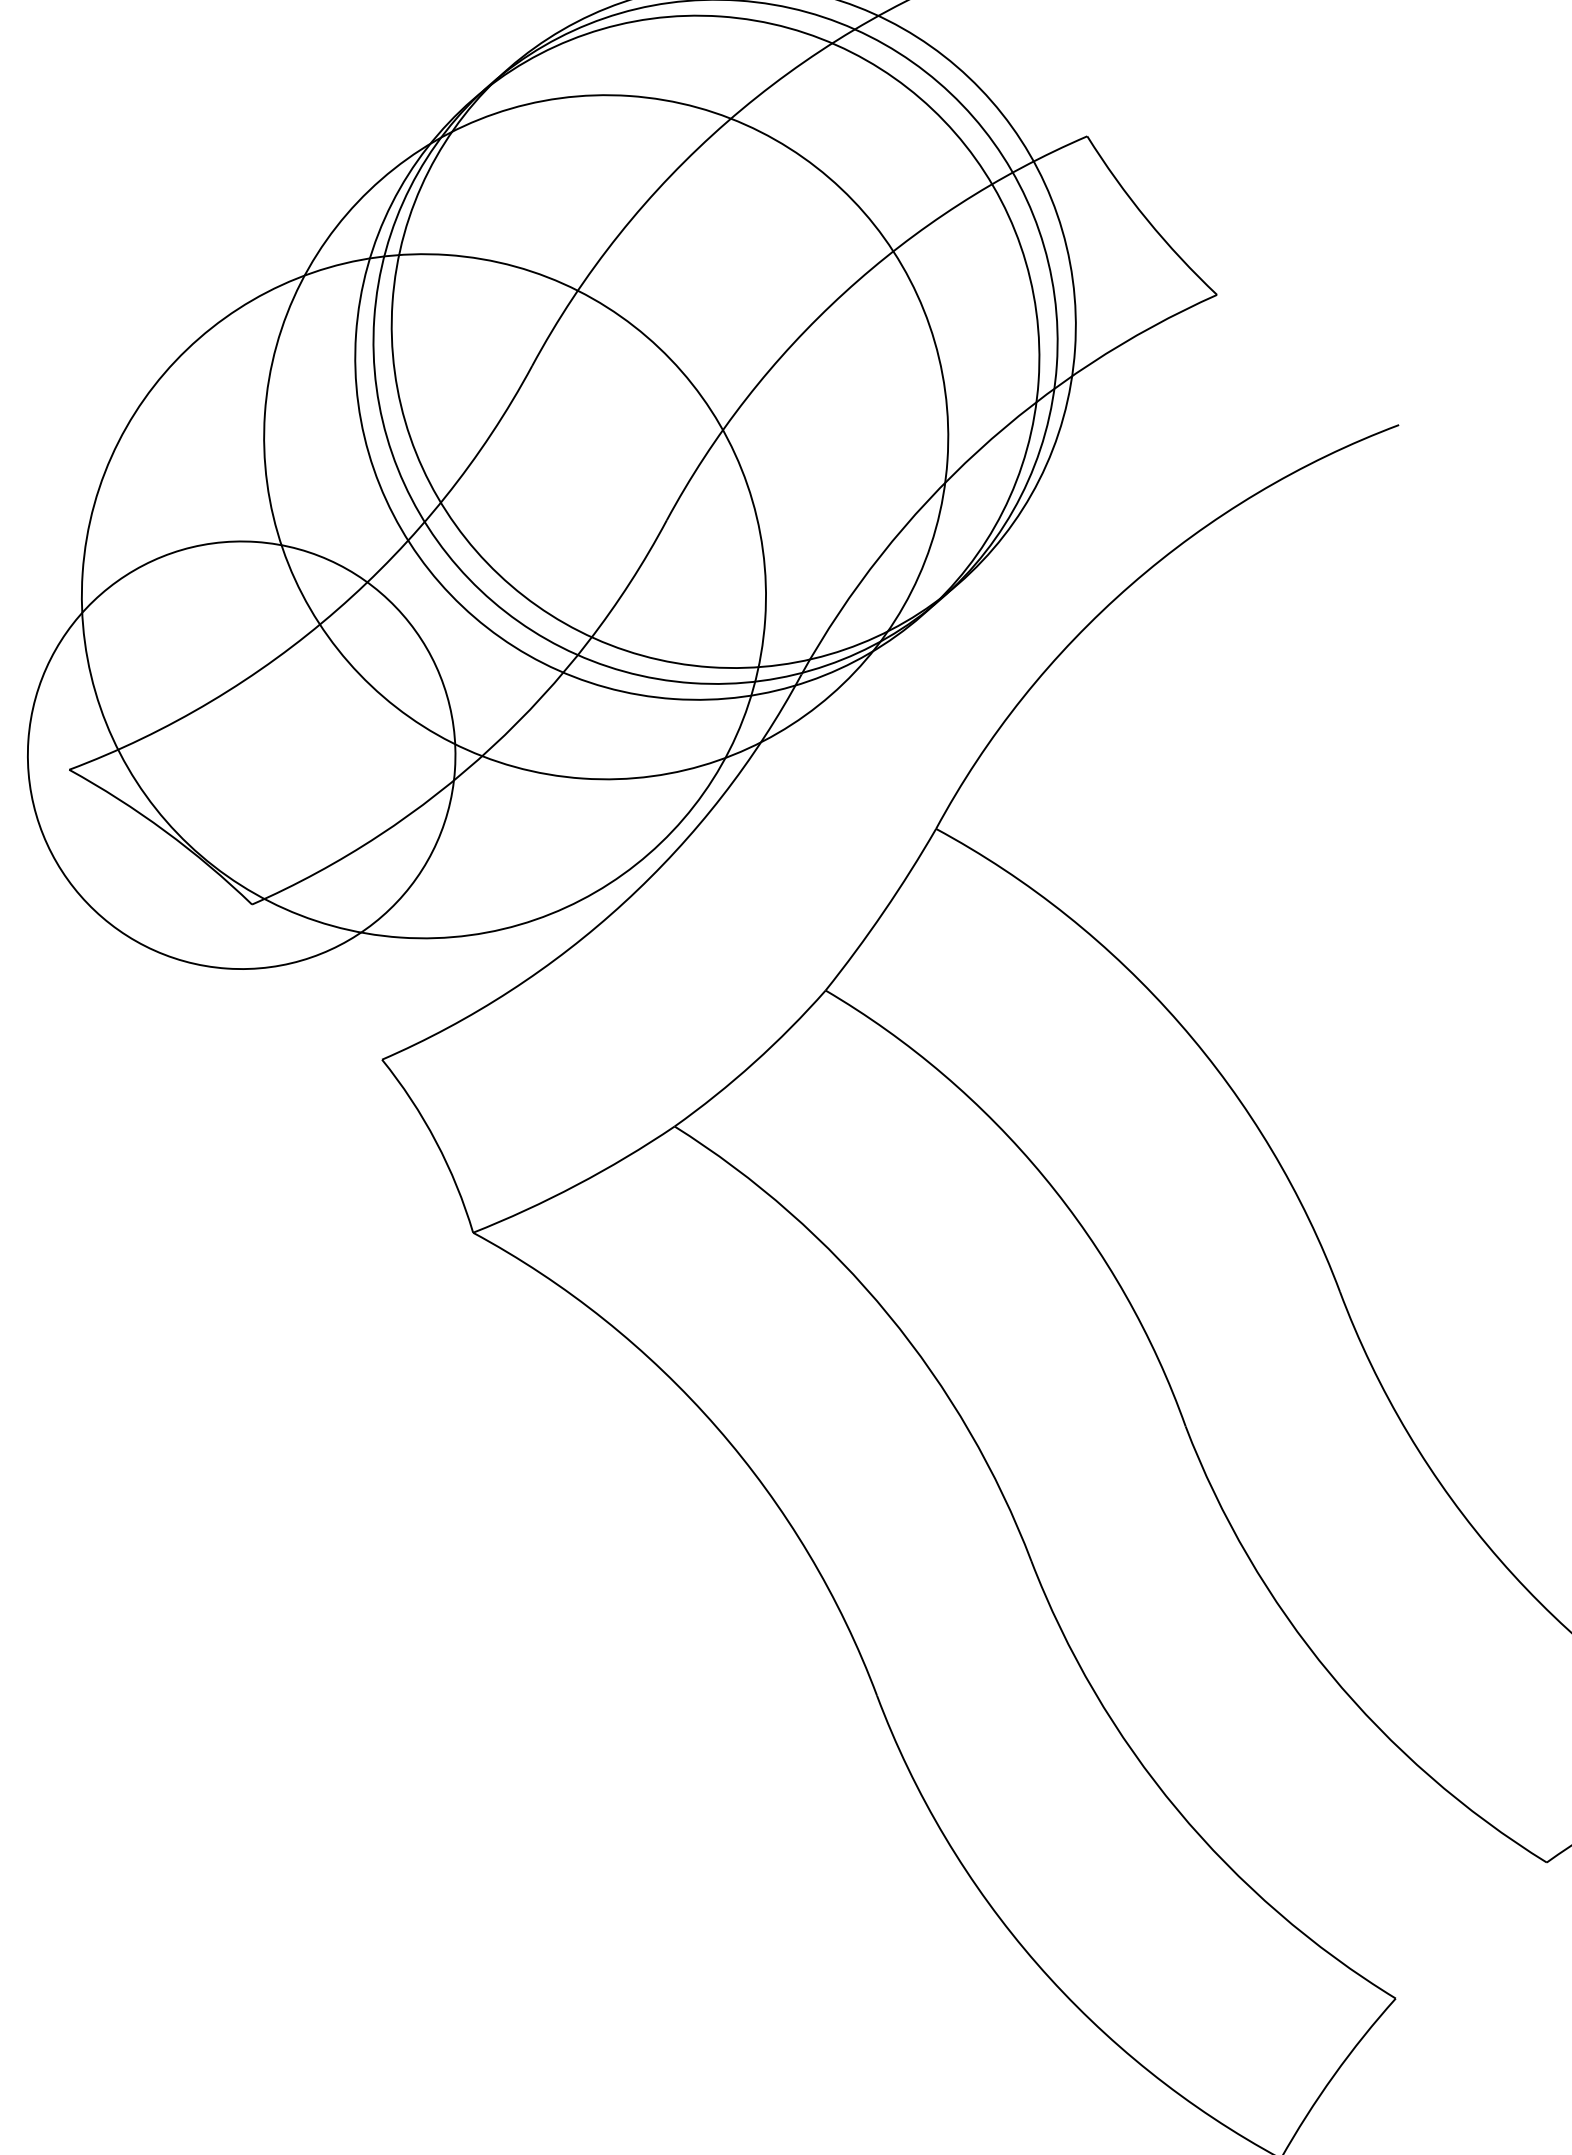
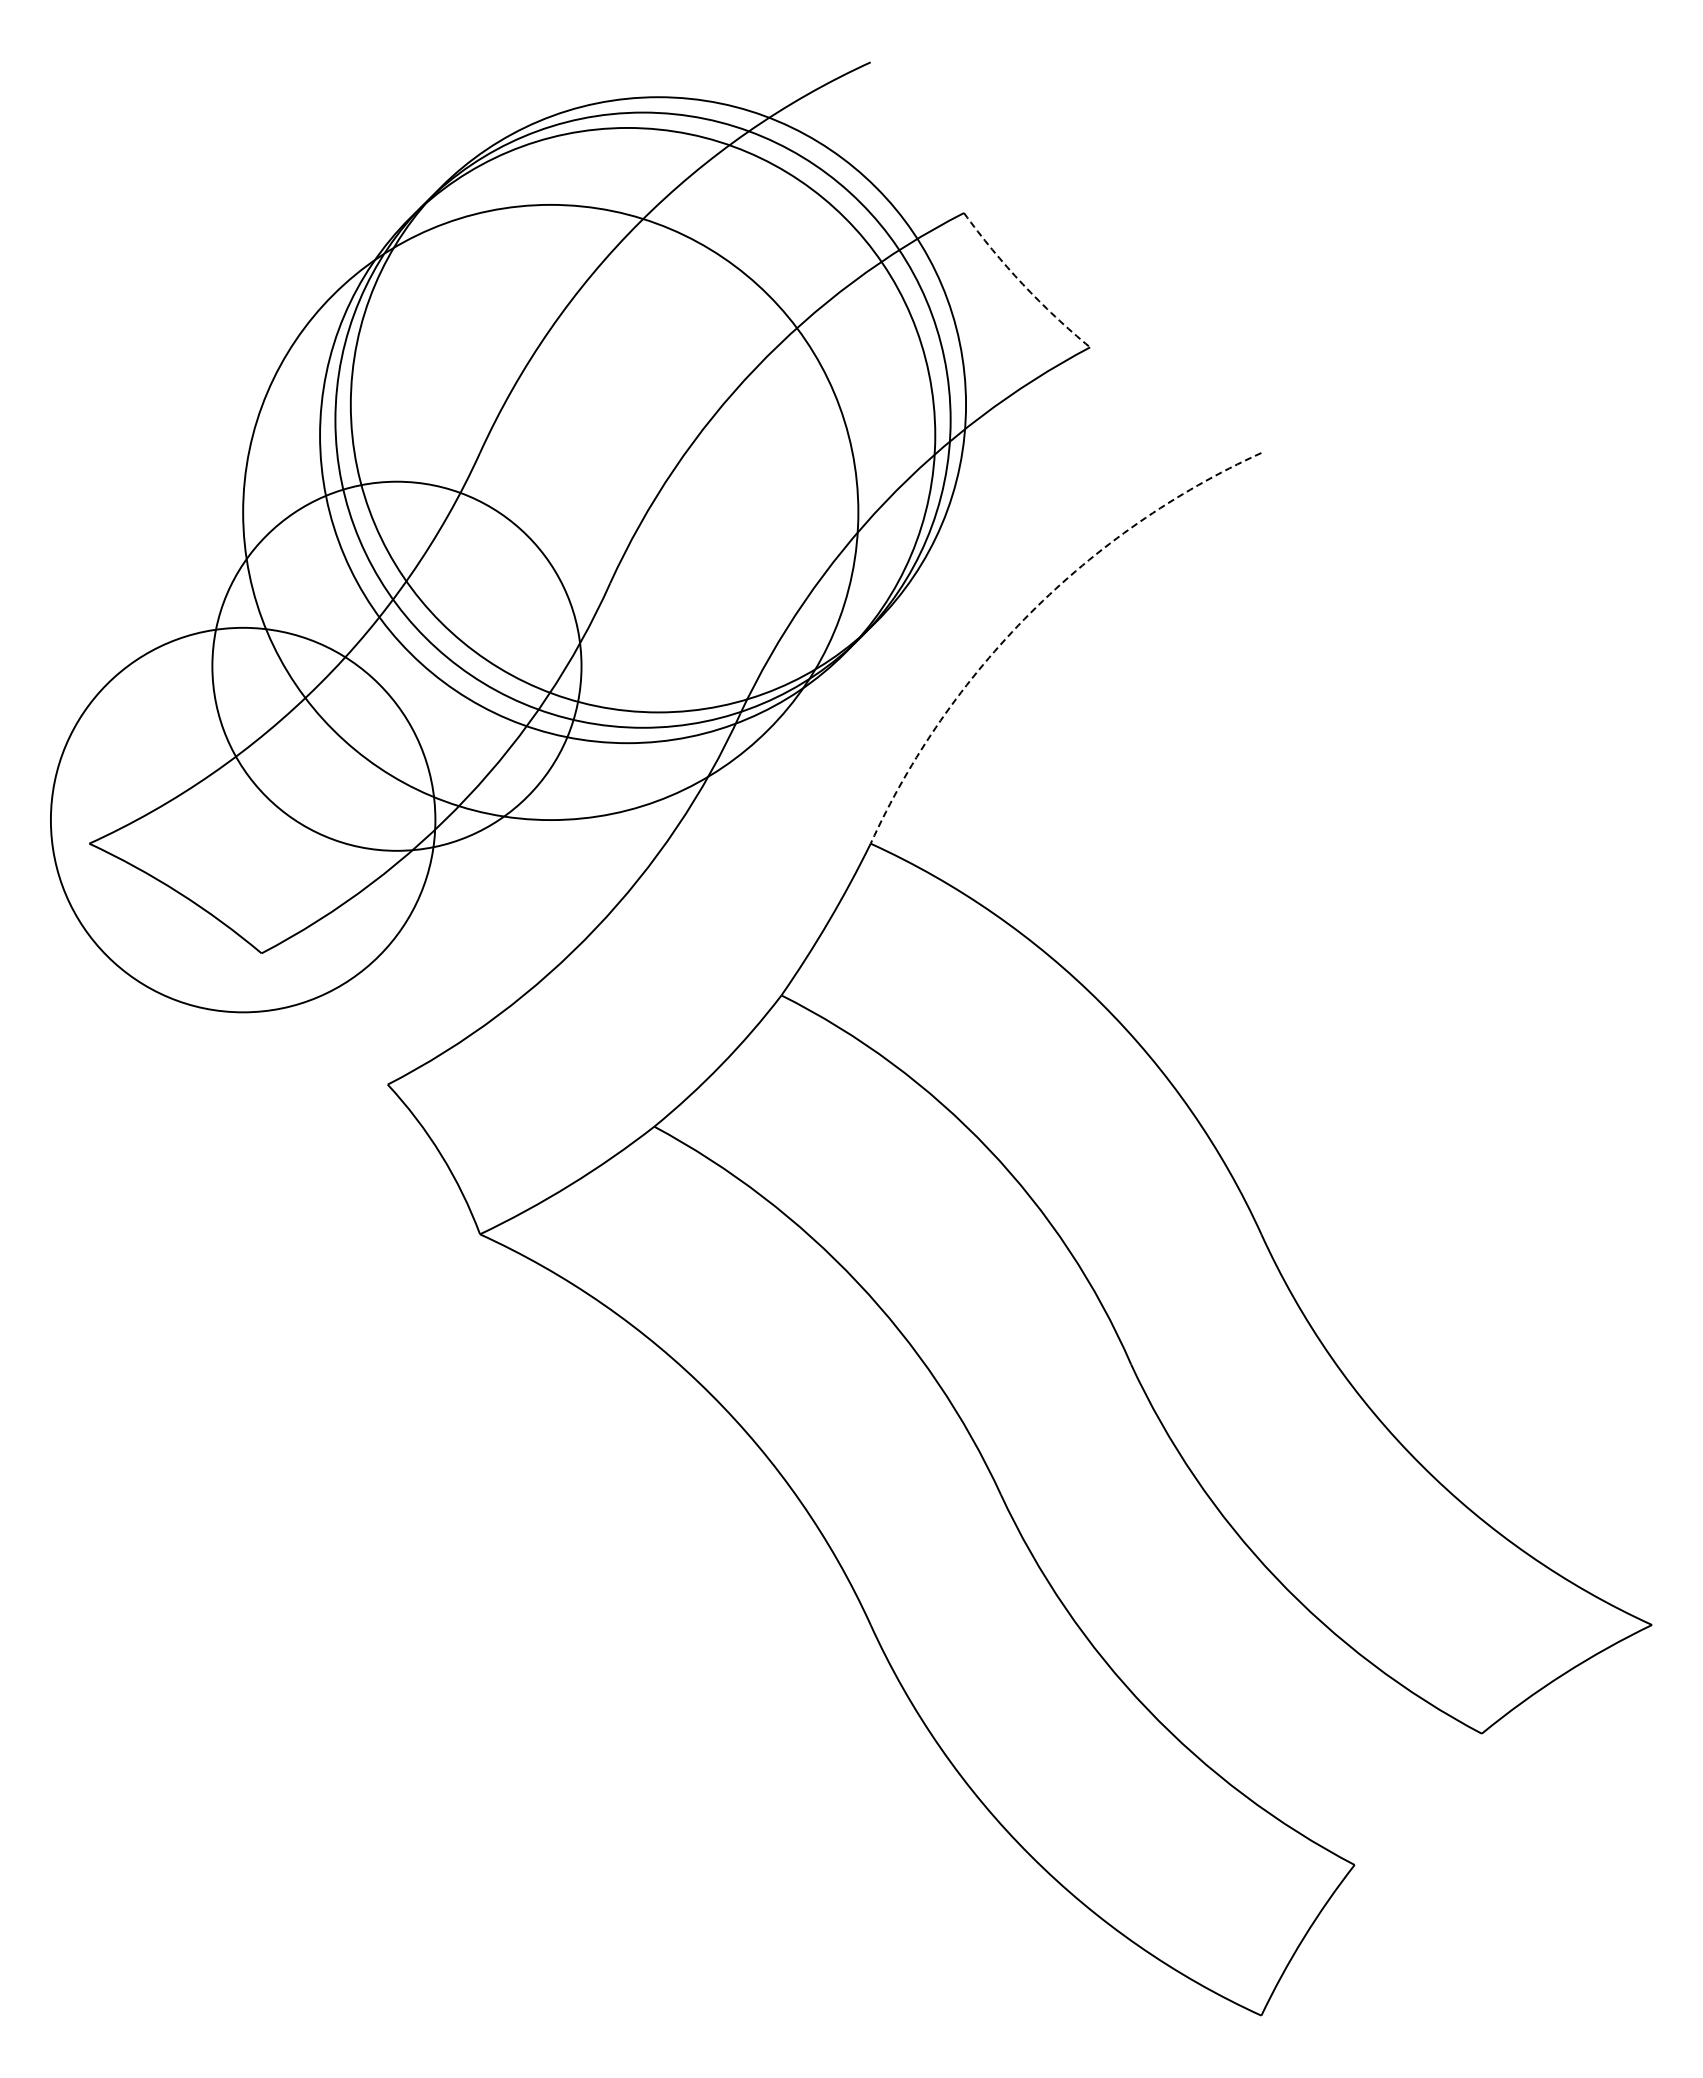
arc: (1146, 220) -> (1022, 284), solid -> dashed
arc: (1130, 584) -> (1030, 612), solid -> dashed
circle: (423, 595) -> (396, 665), size x0.6

